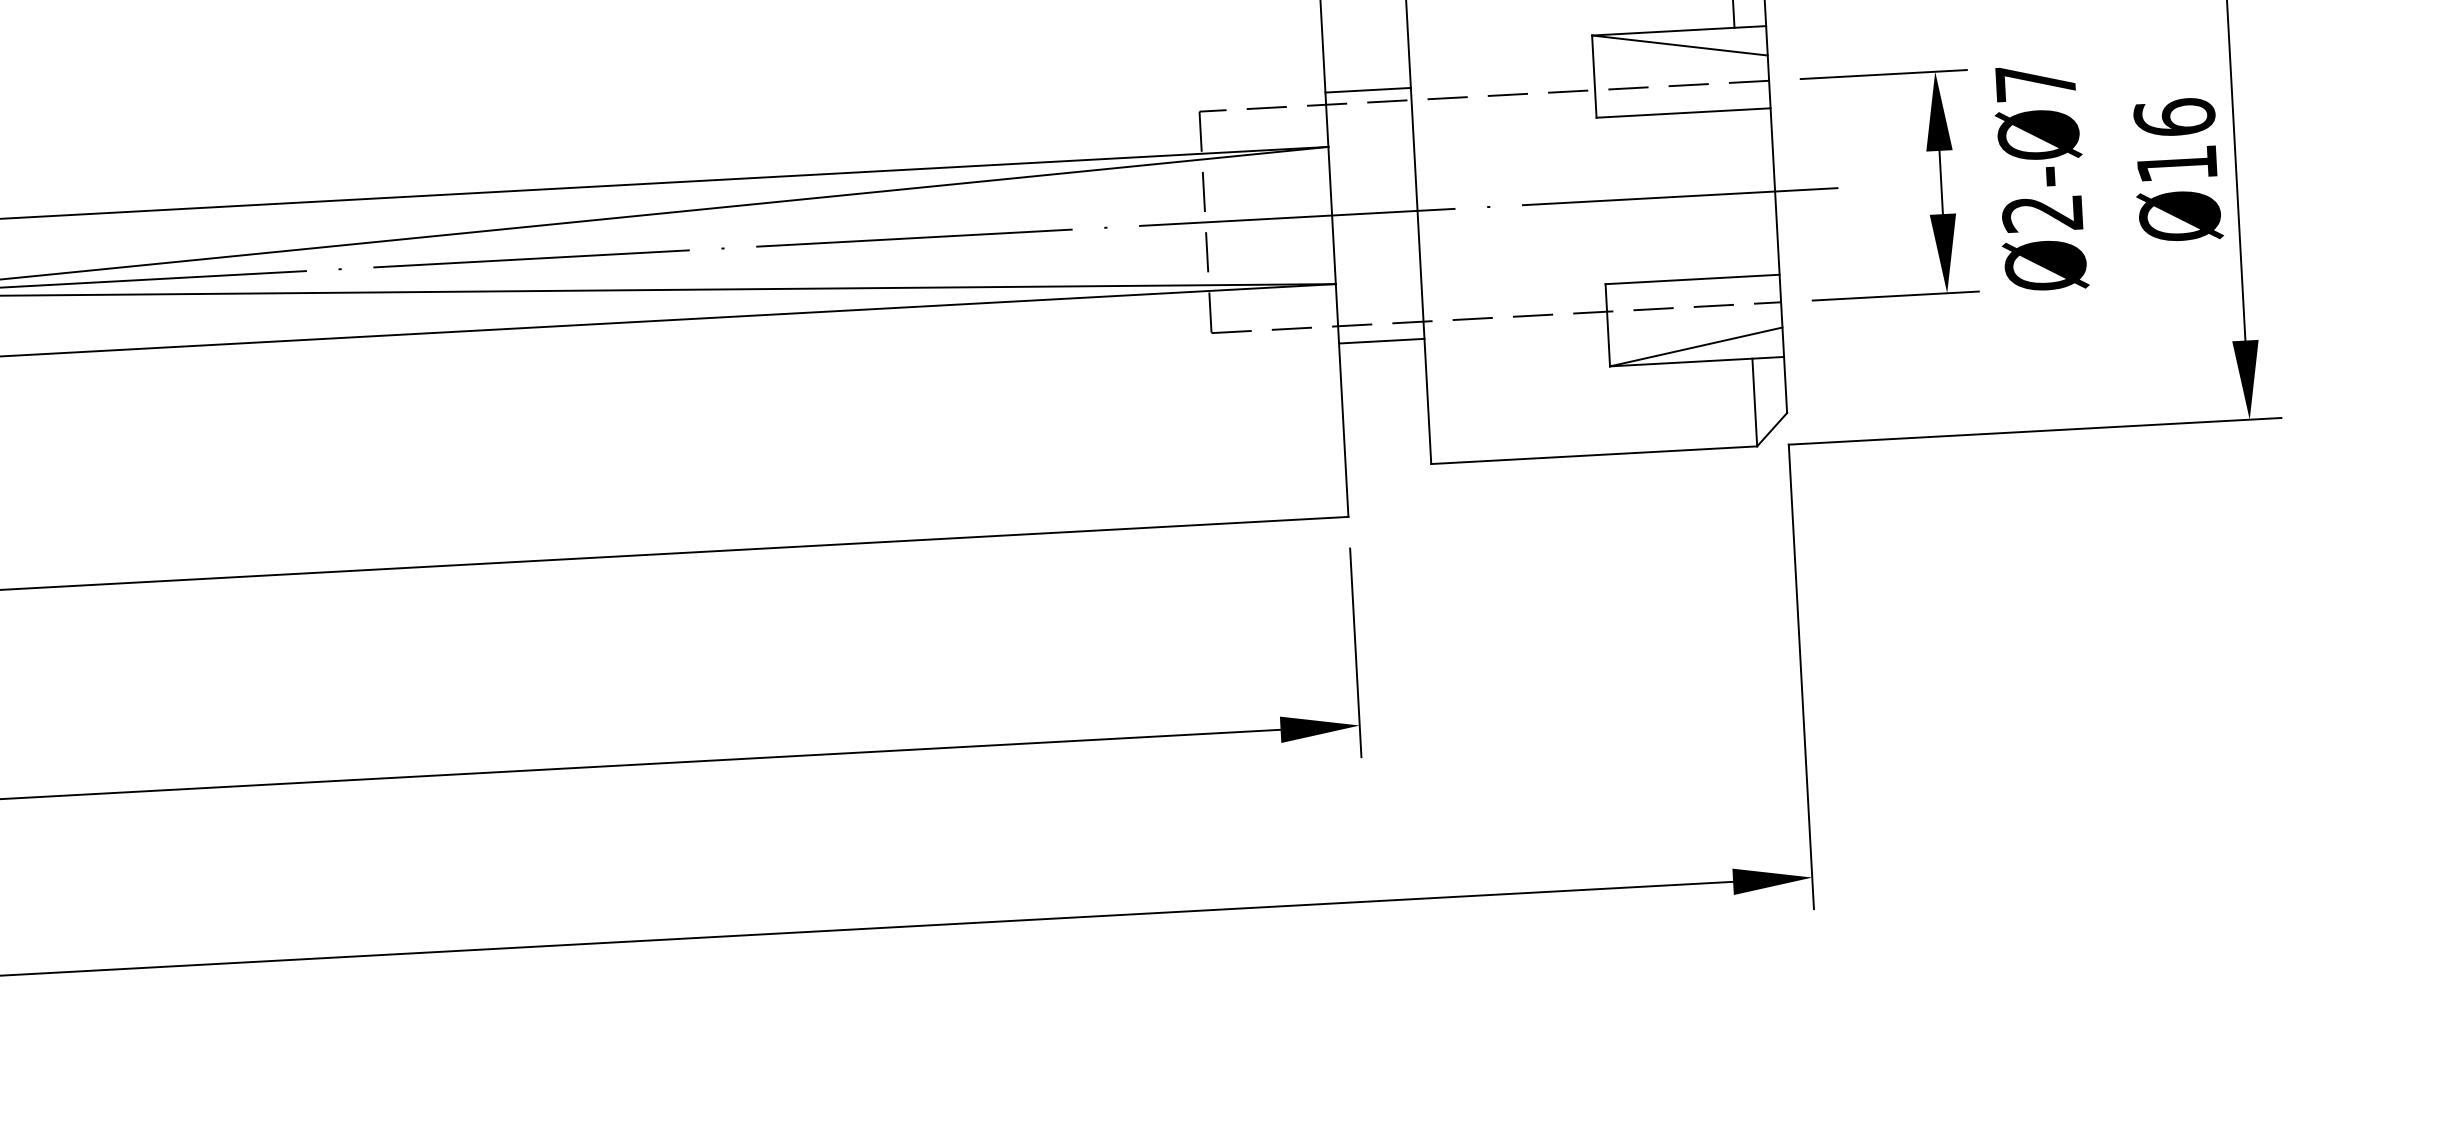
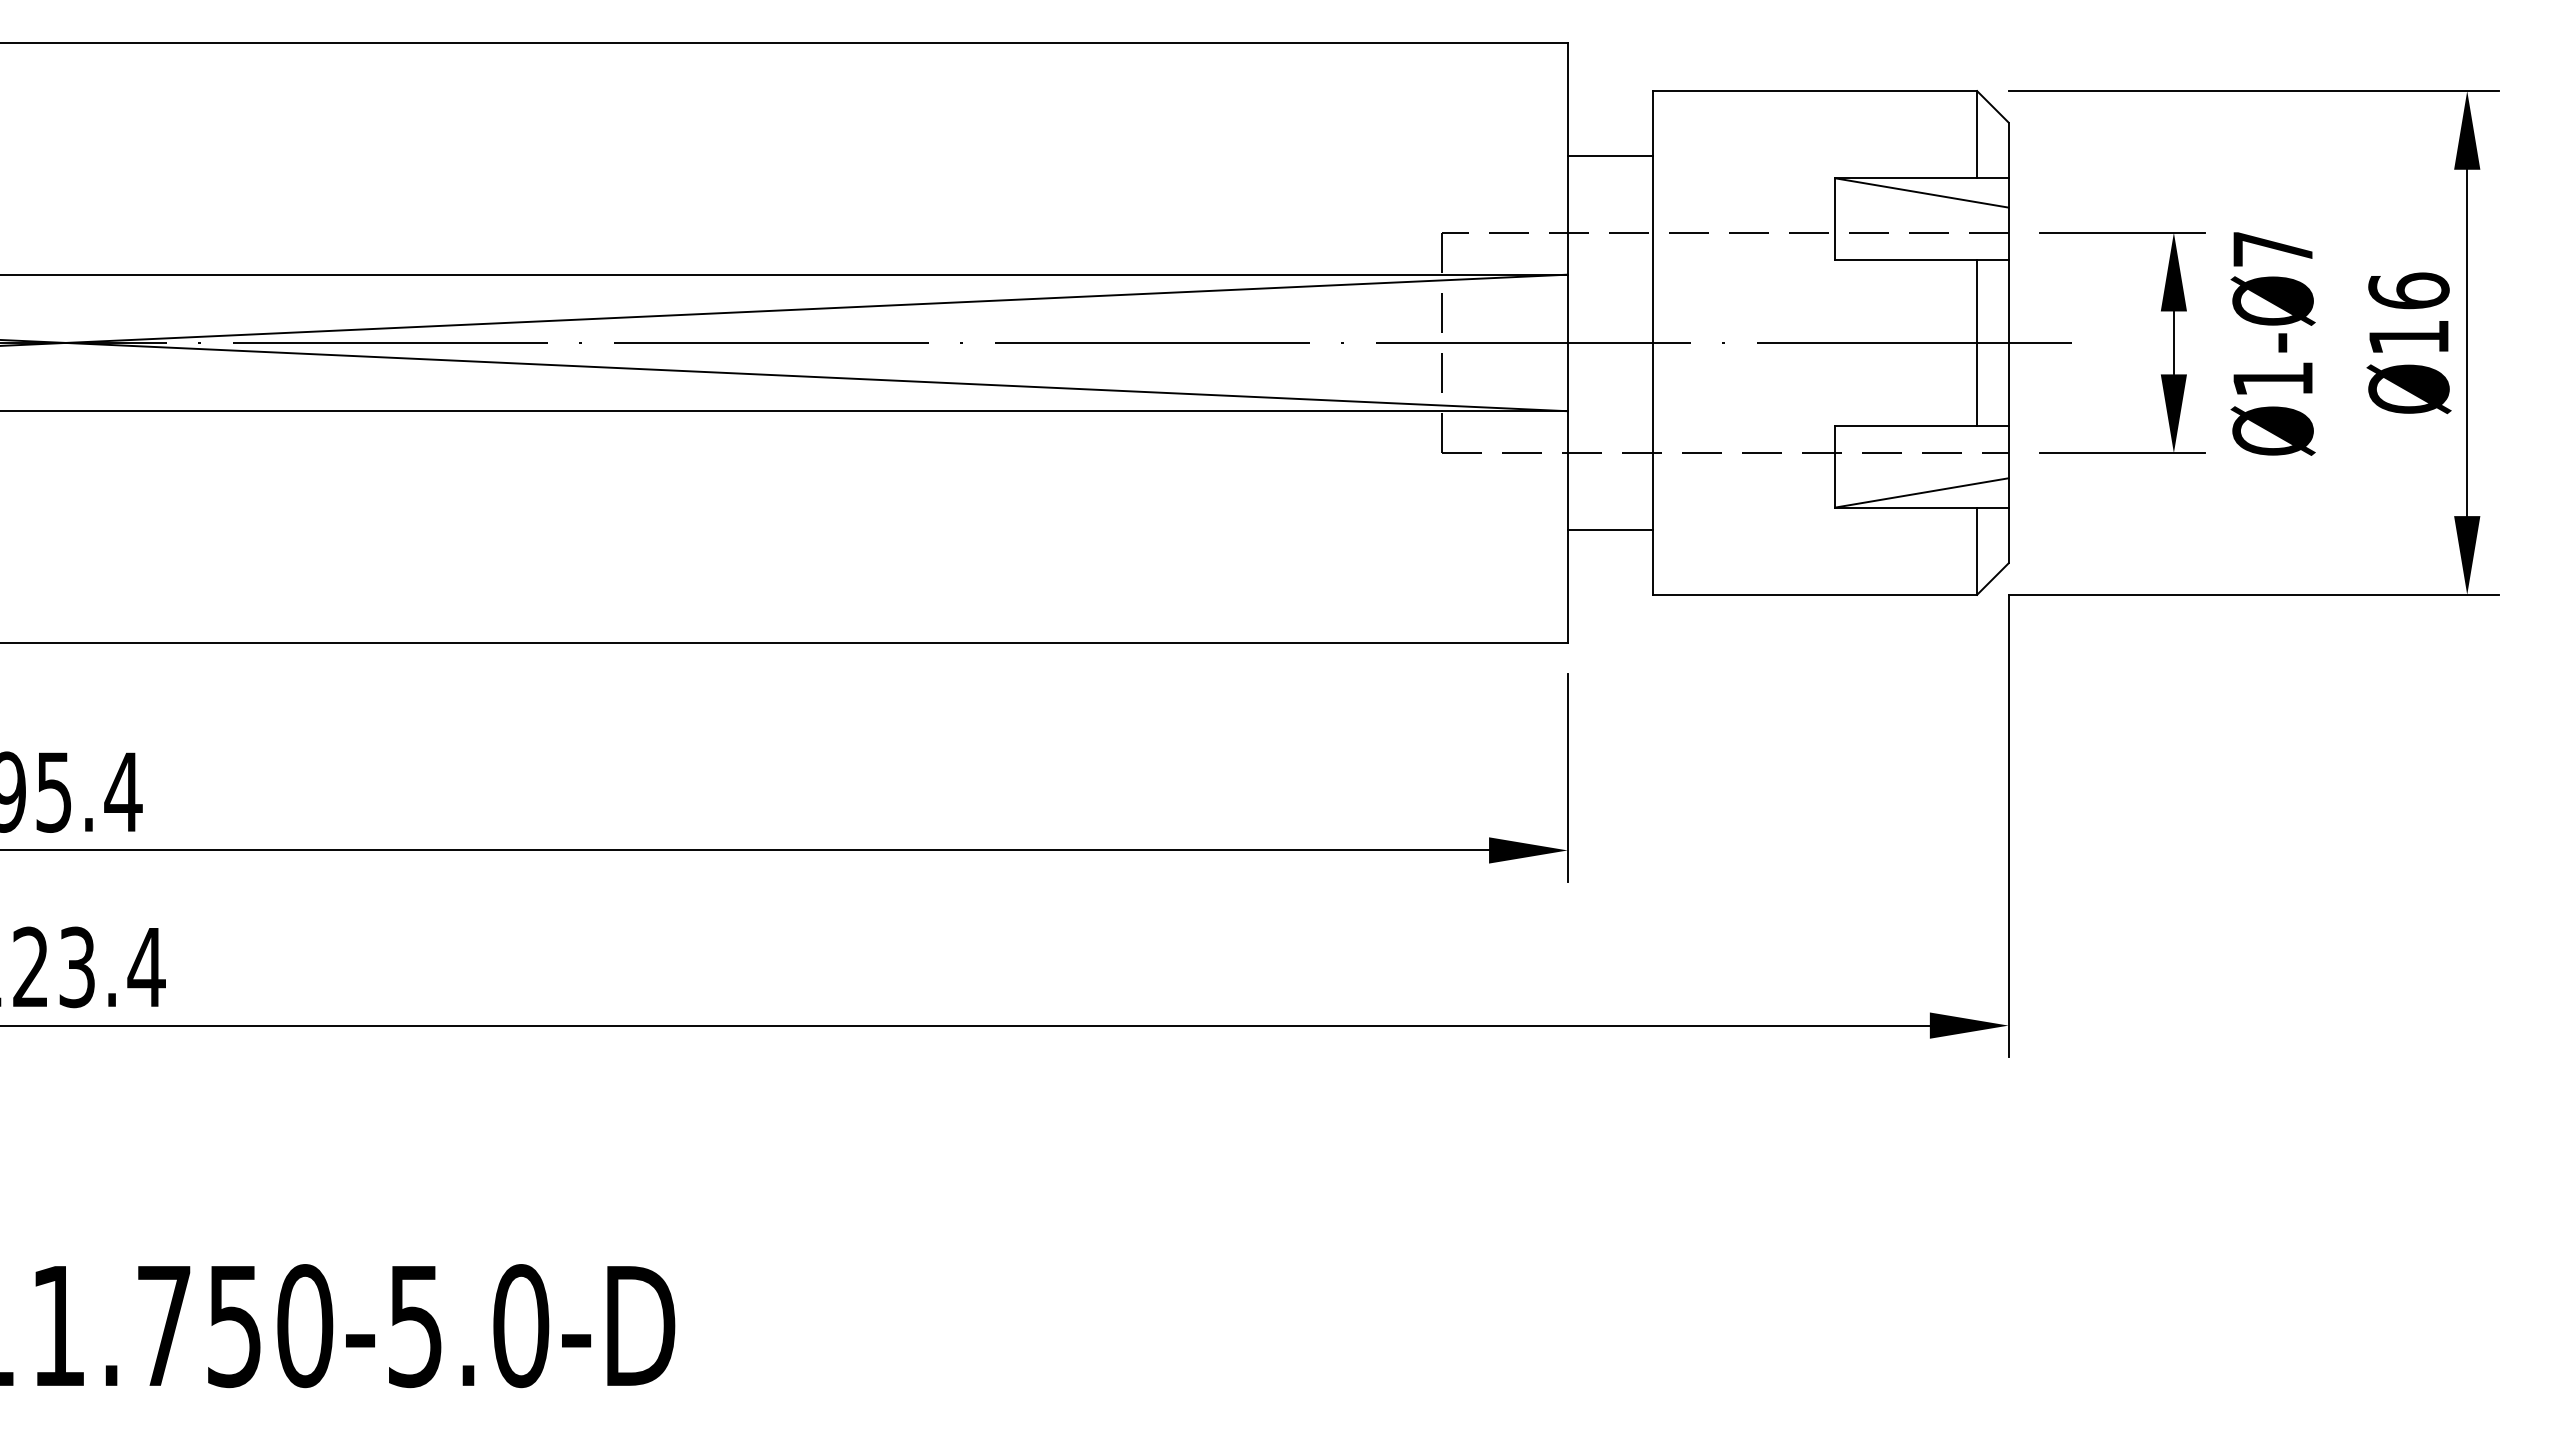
line: (1367, 90) -> (1609, 155), moved
line: (1743, 192) -> (1977, 342), added
text: (2042, 213) -> (2272, 379), Ø2-Ø7 -> Ø1-Ø7
line: (1380, 341) -> (1609, 530), moved

